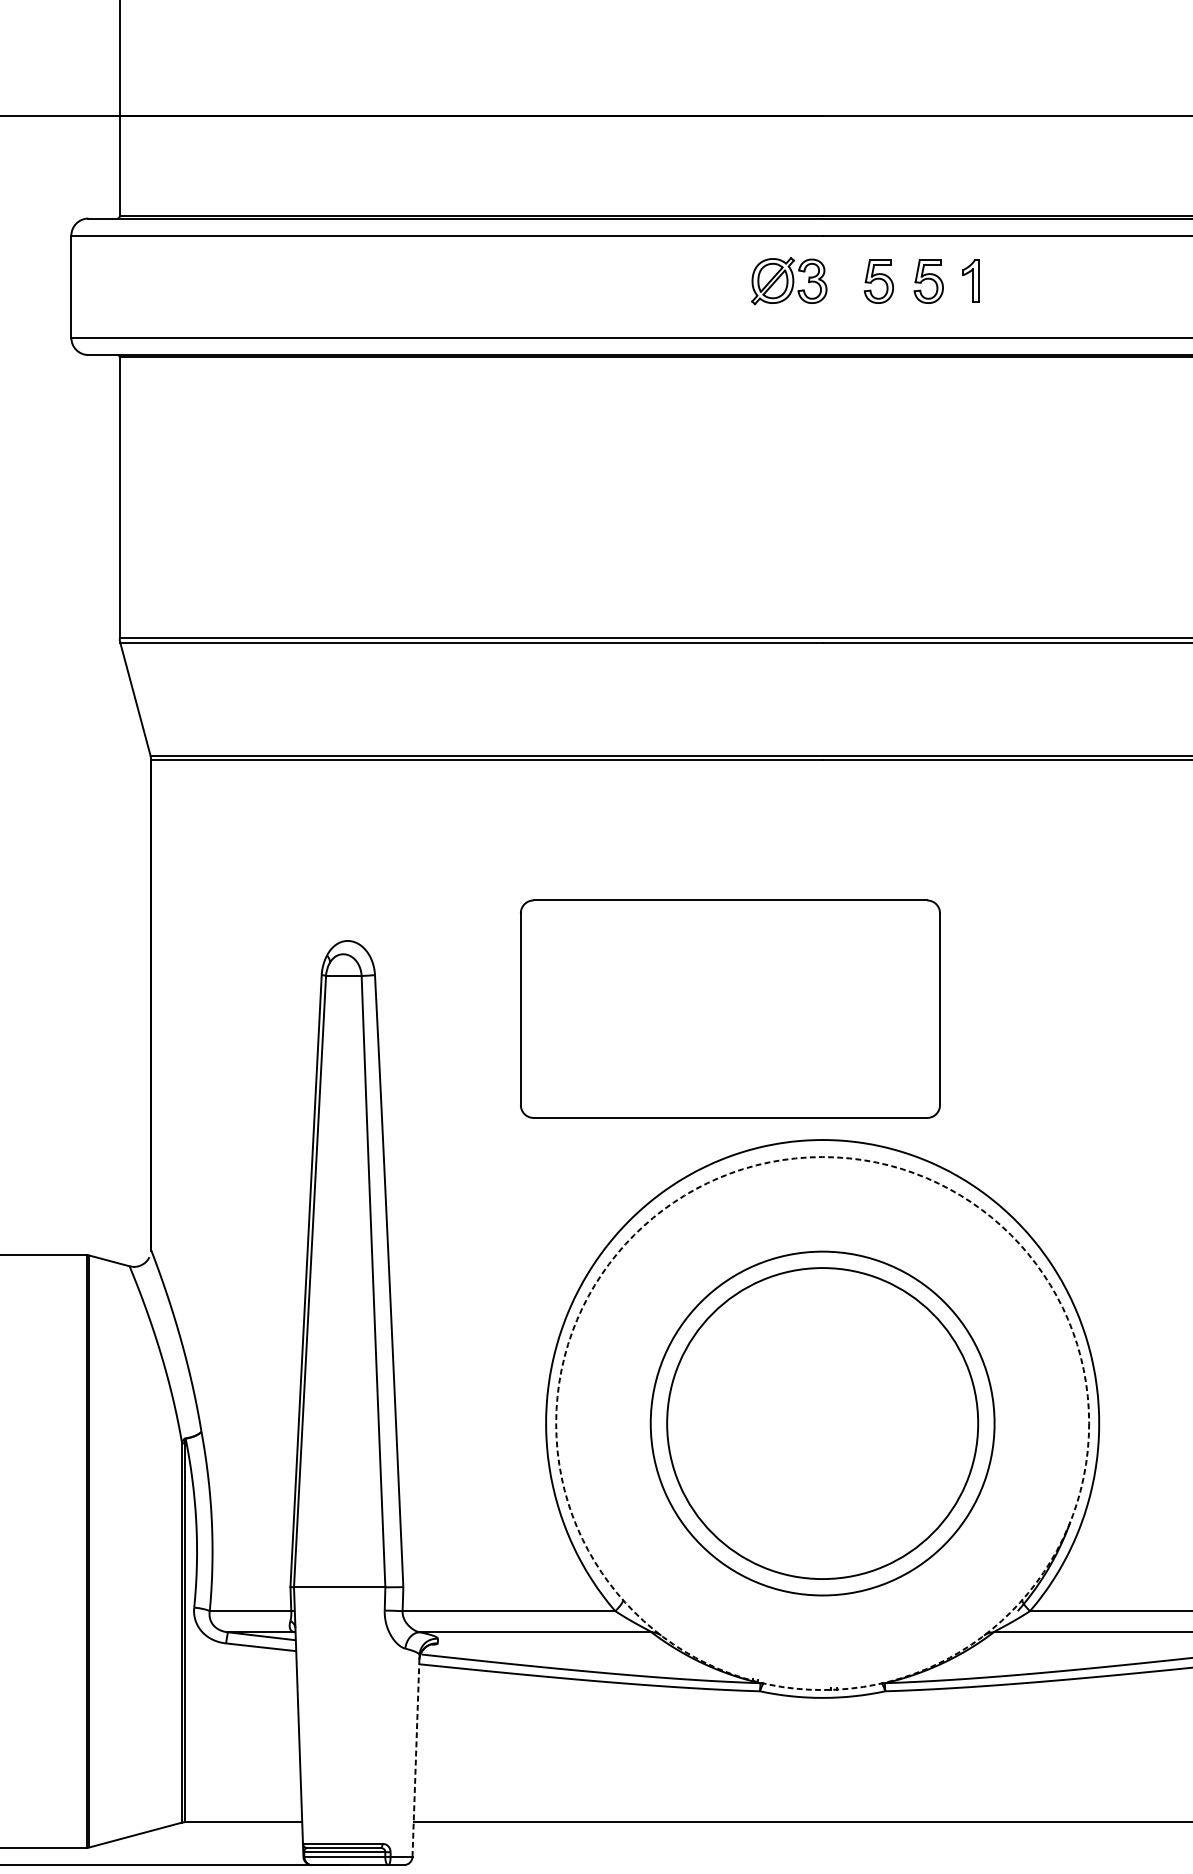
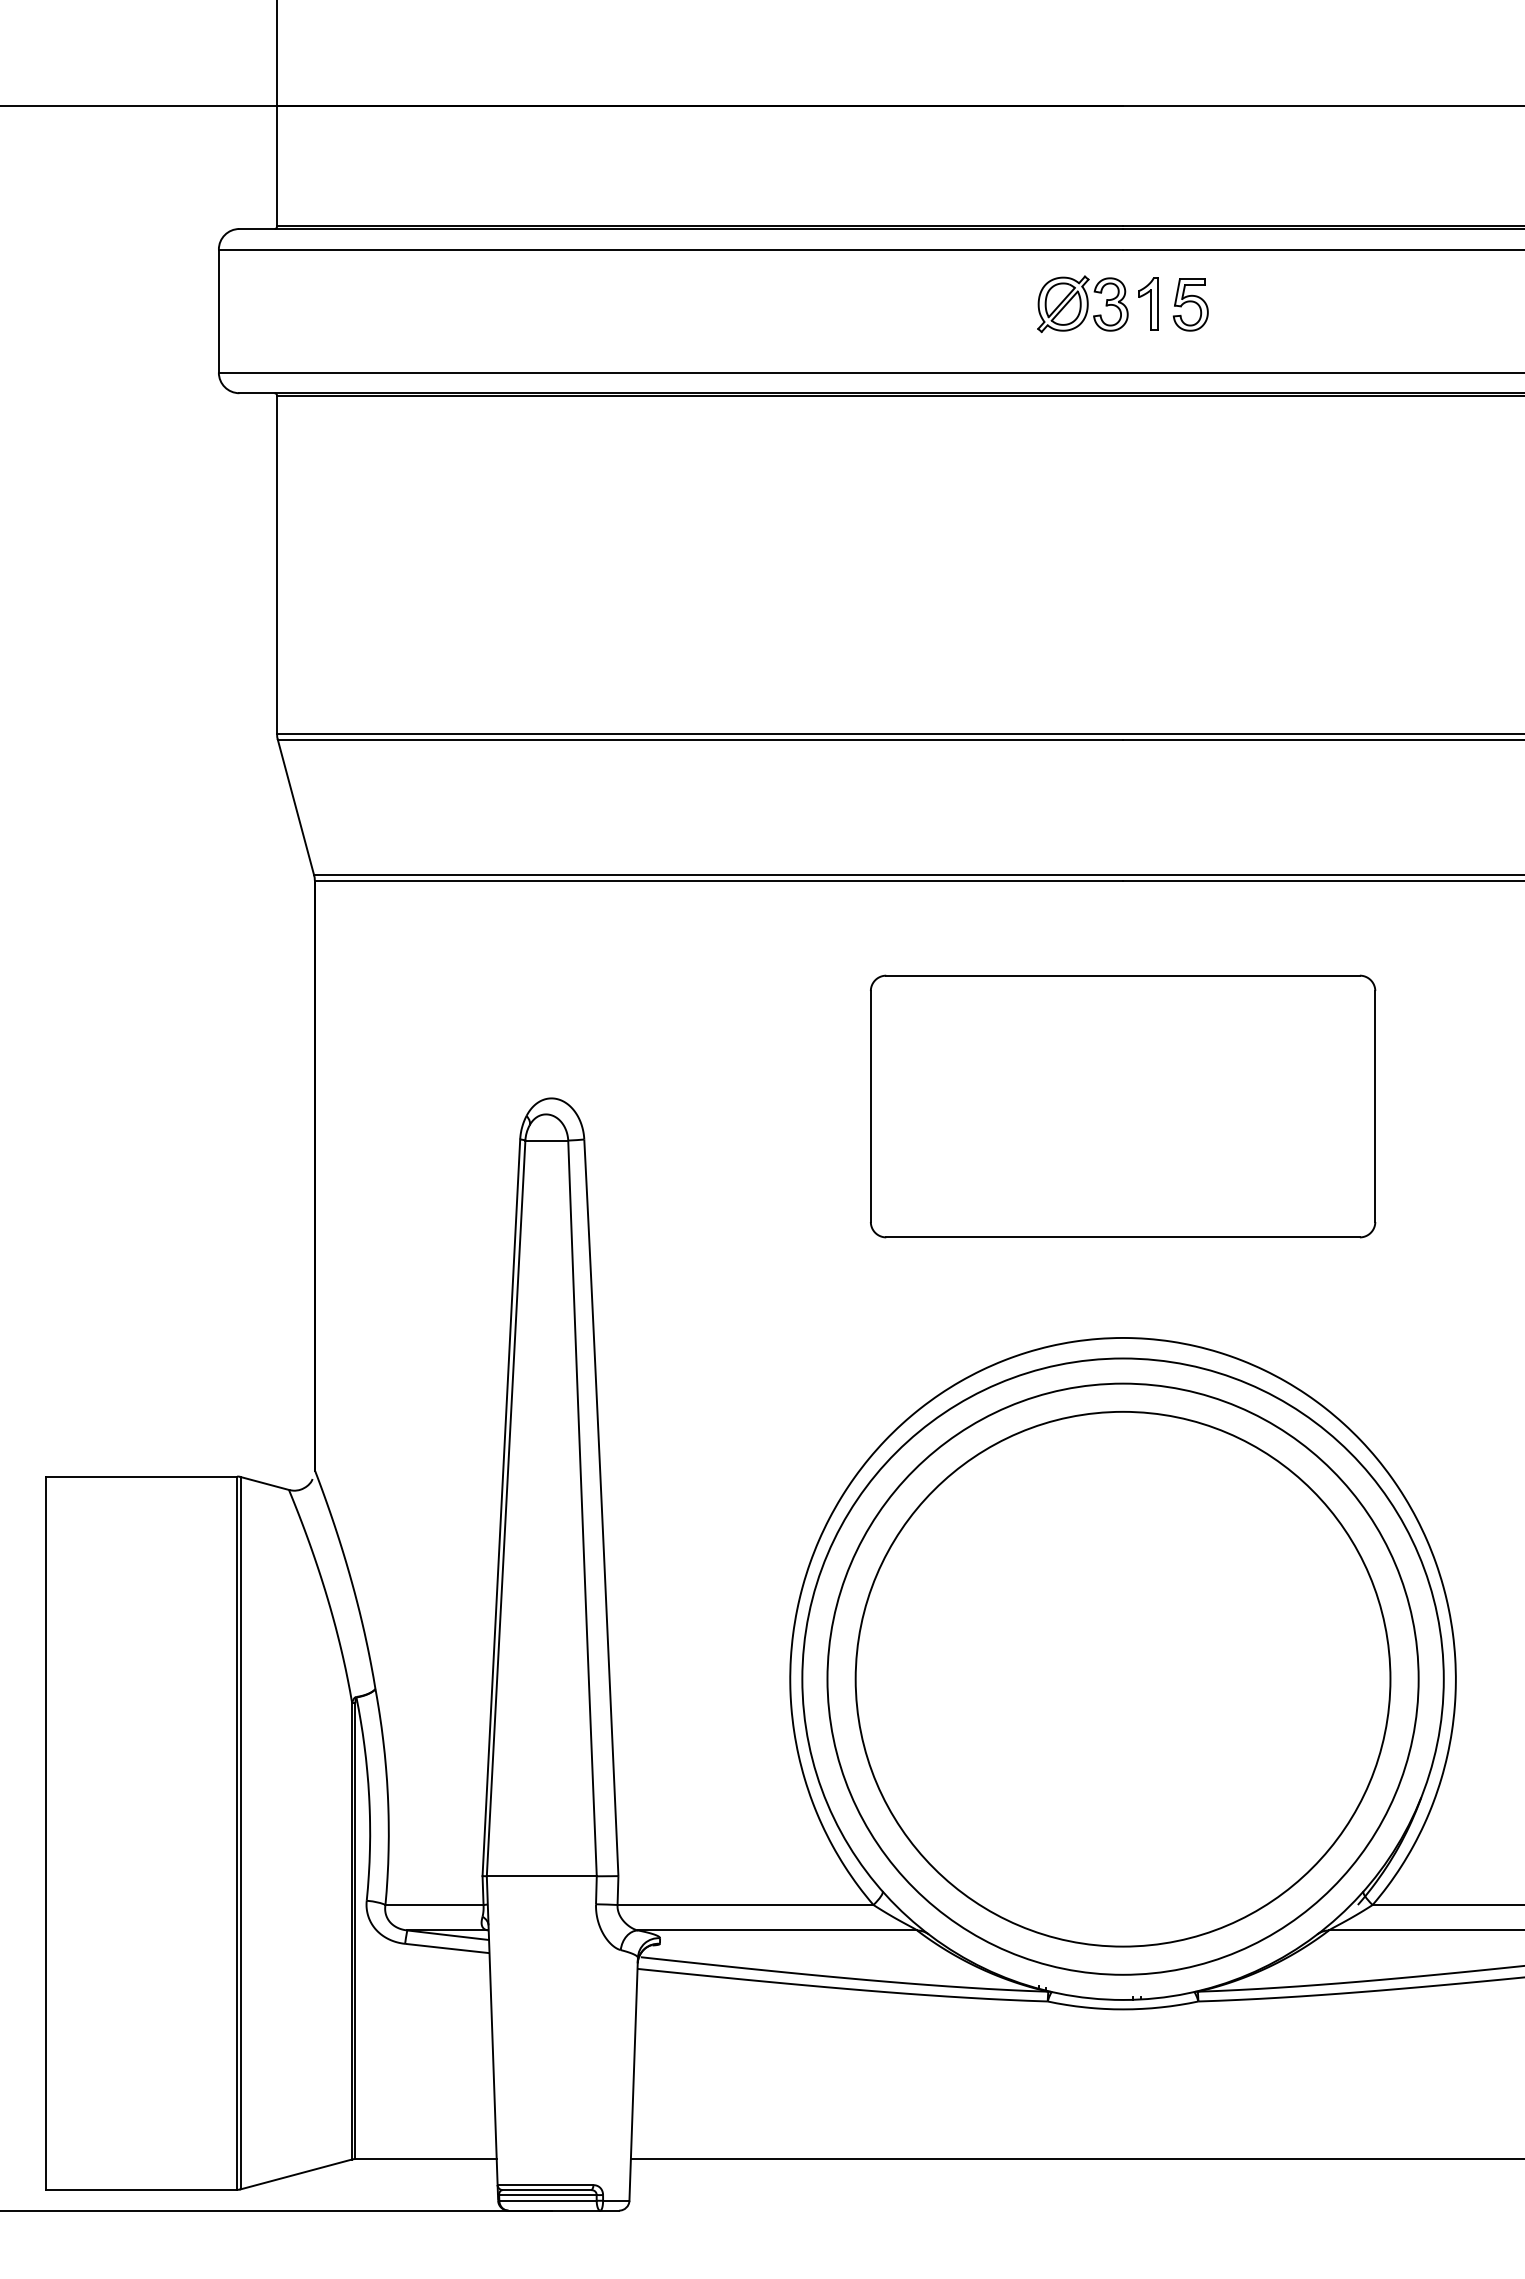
part: (970, 280) -> (1148, 303), moved
part: (928, 281) -> (1250, 304), removed
part: (730, 1009) -> (1123, 1106), moved
circle: (822, 1422) -> (1122, 1678), dashed -> solid
circle: (822, 1422) -> (1122, 1678), size x1.43
circle: (822, 1422) -> (1122, 1678), size x1.43
line: (415, 1755) -> (633, 2078), dashed -> solid

